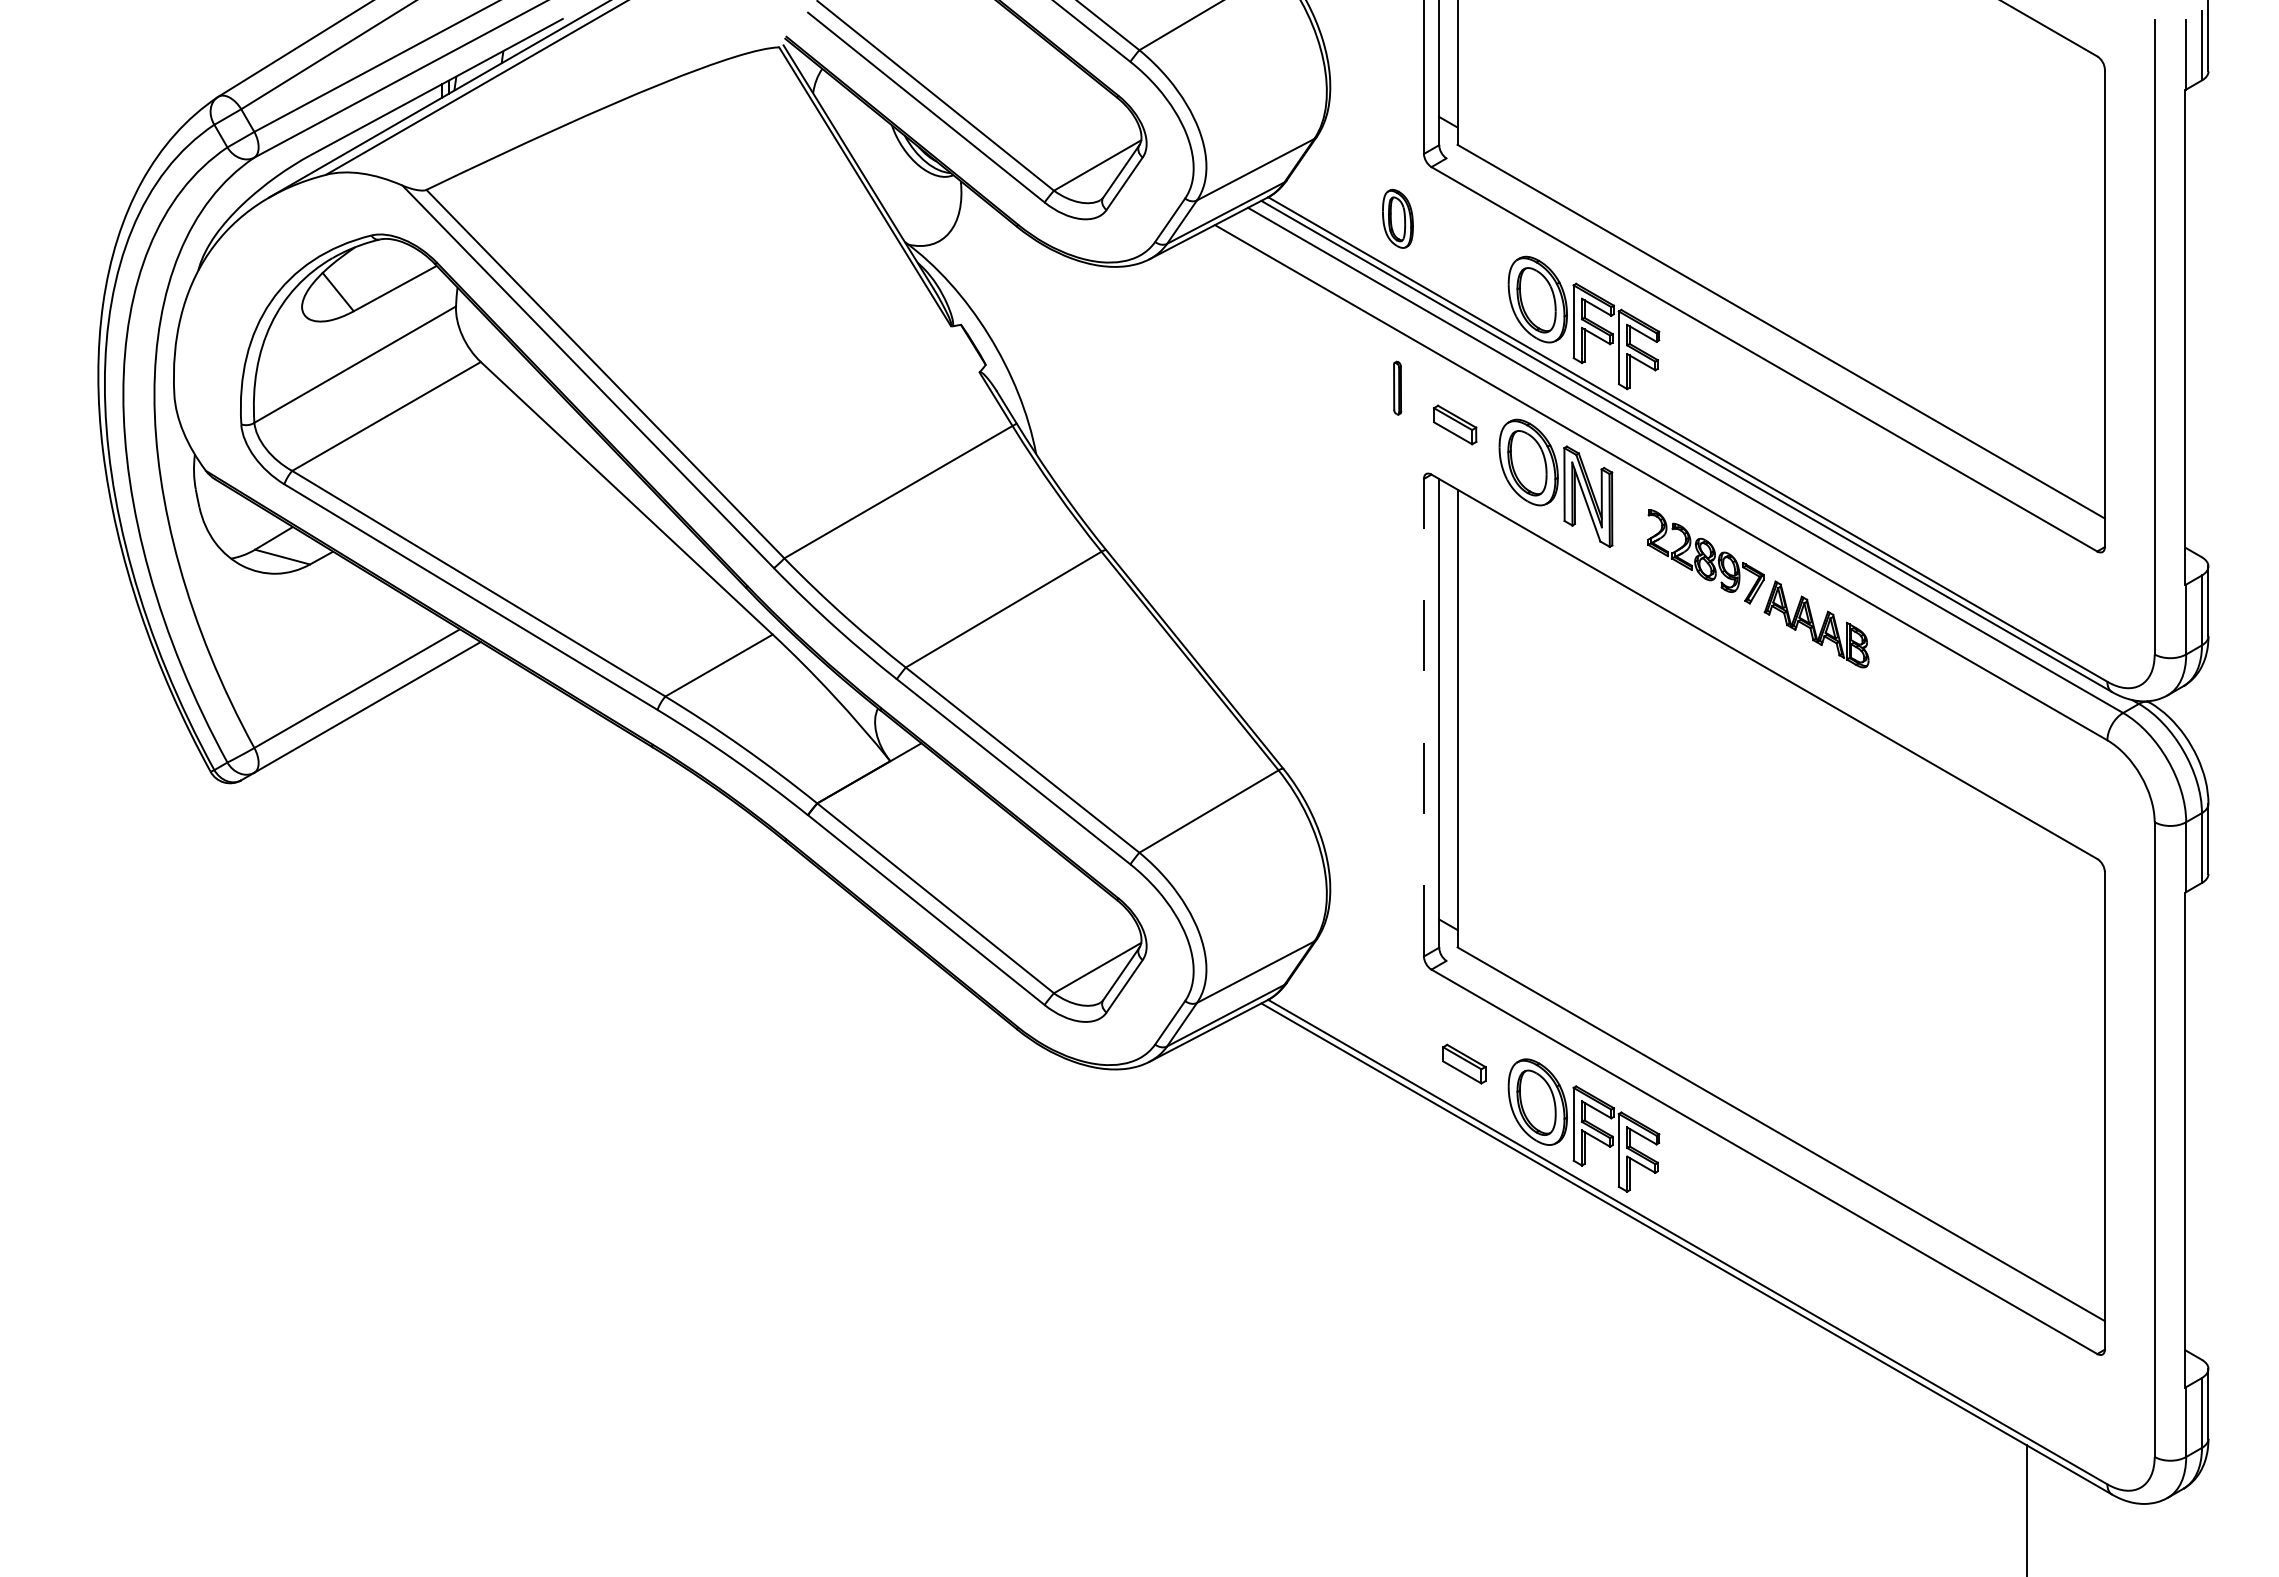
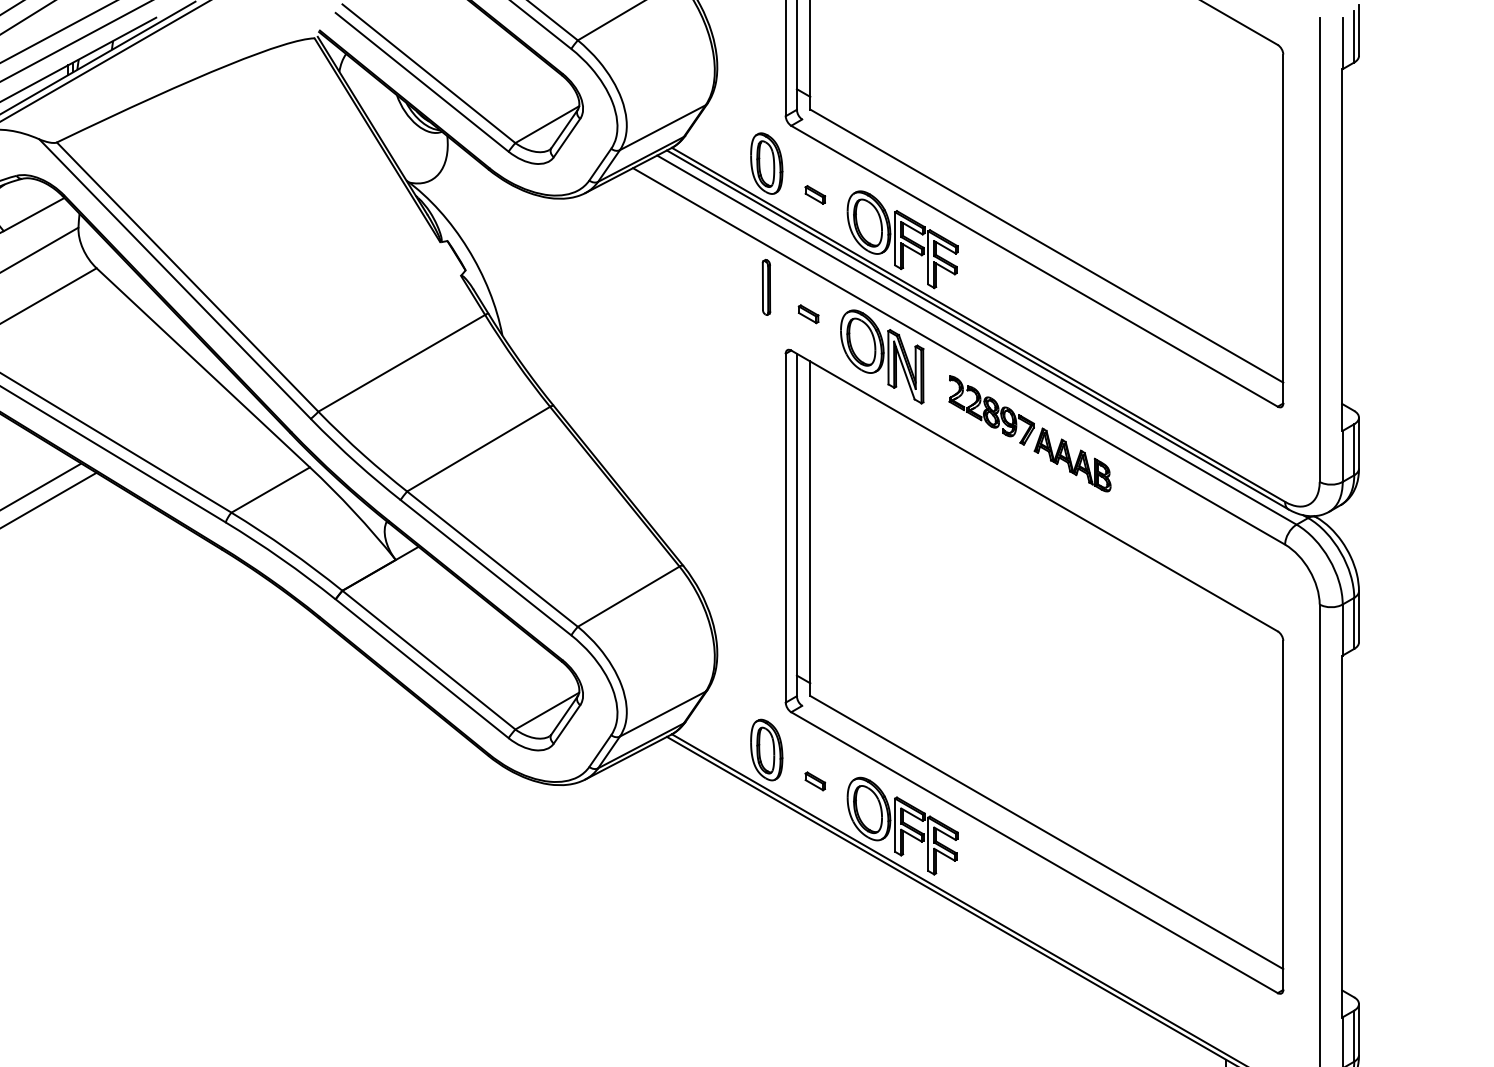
part: (1397, 218) -> (766, 163), size x1.43
part: (1464, 261) -> (815, 194), added
part: (1397, 387) -> (766, 286), size x1.43
part: (1455, 424) -> (808, 313), size x0.62
line: (1423, 717) -> (785, 527), dashed -> solid
part: (1397, 1021) -> (766, 750), added
part: (1464, 1064) -> (815, 781), size x0.62

